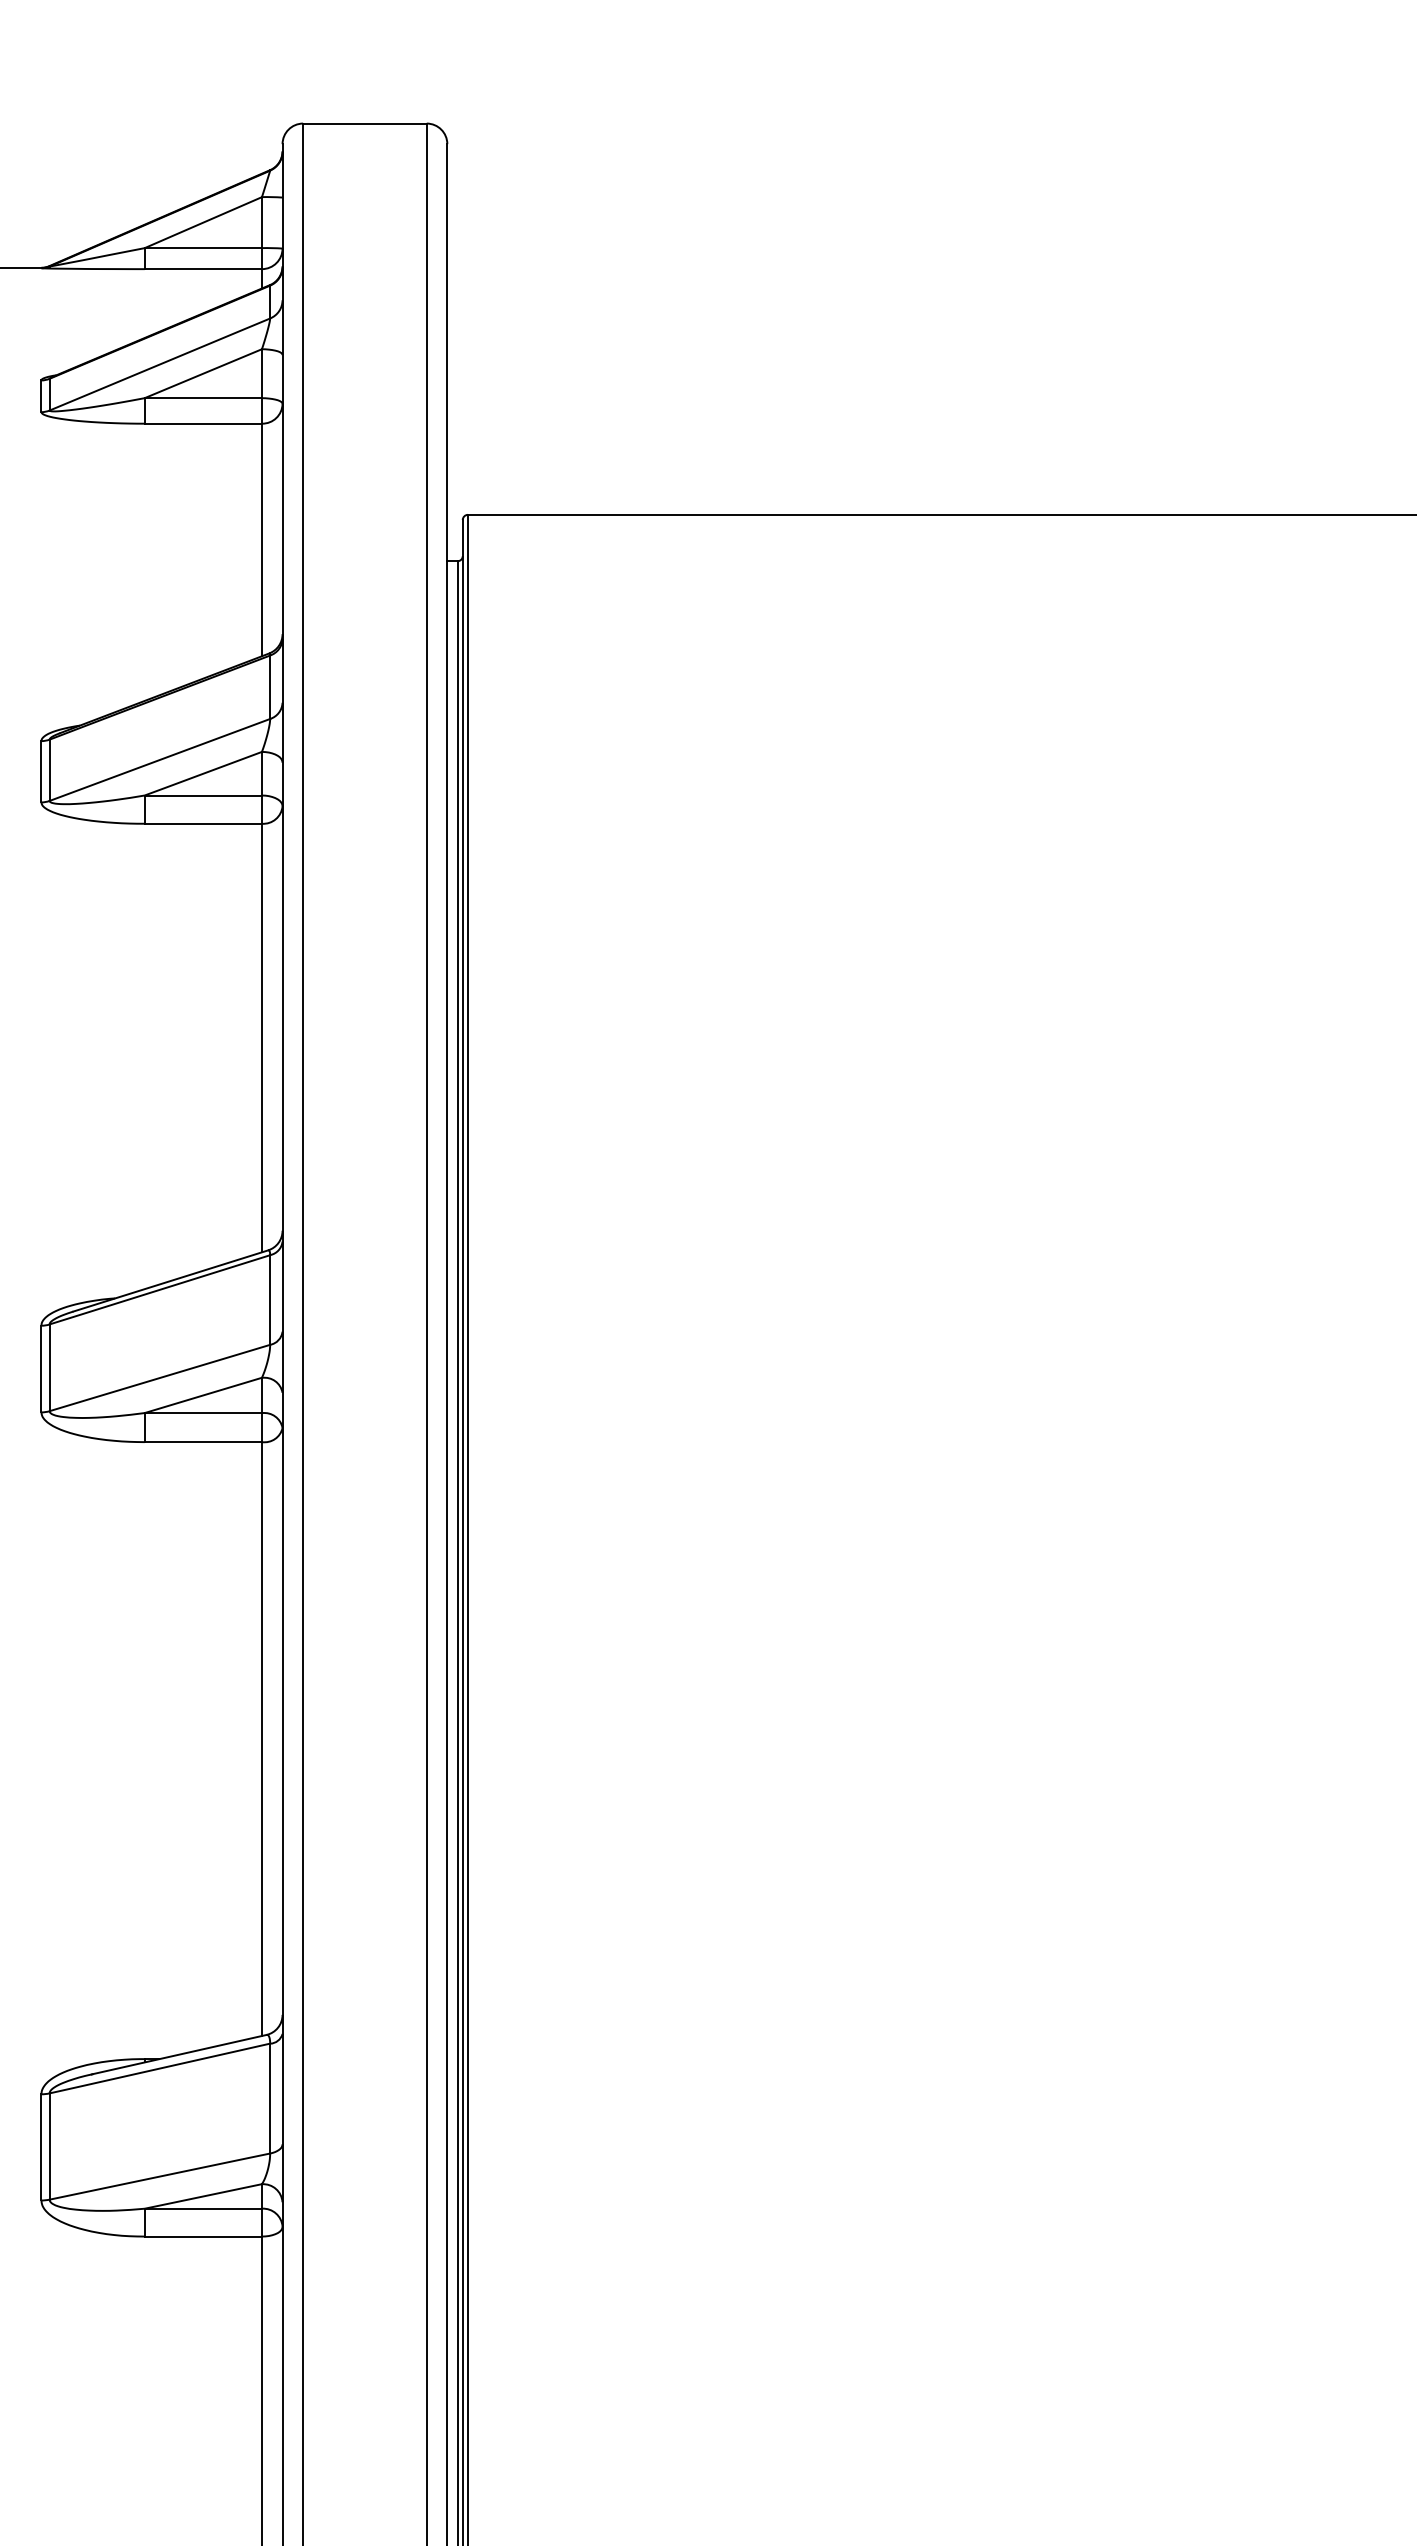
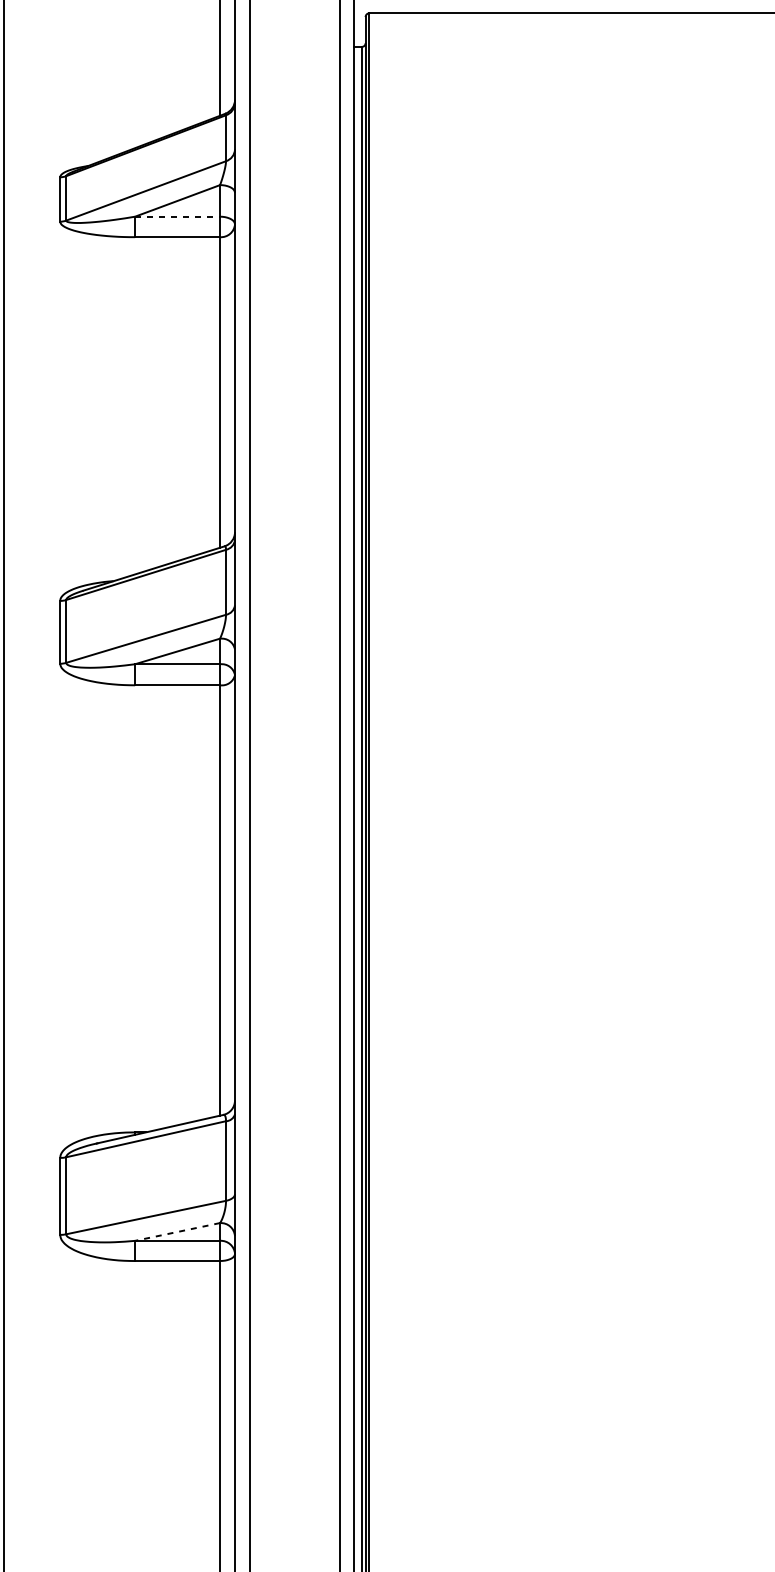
line: (203, 795) -> (177, 216), solid -> dashed
line: (202, 2196) -> (176, 1231), solid -> dashed

